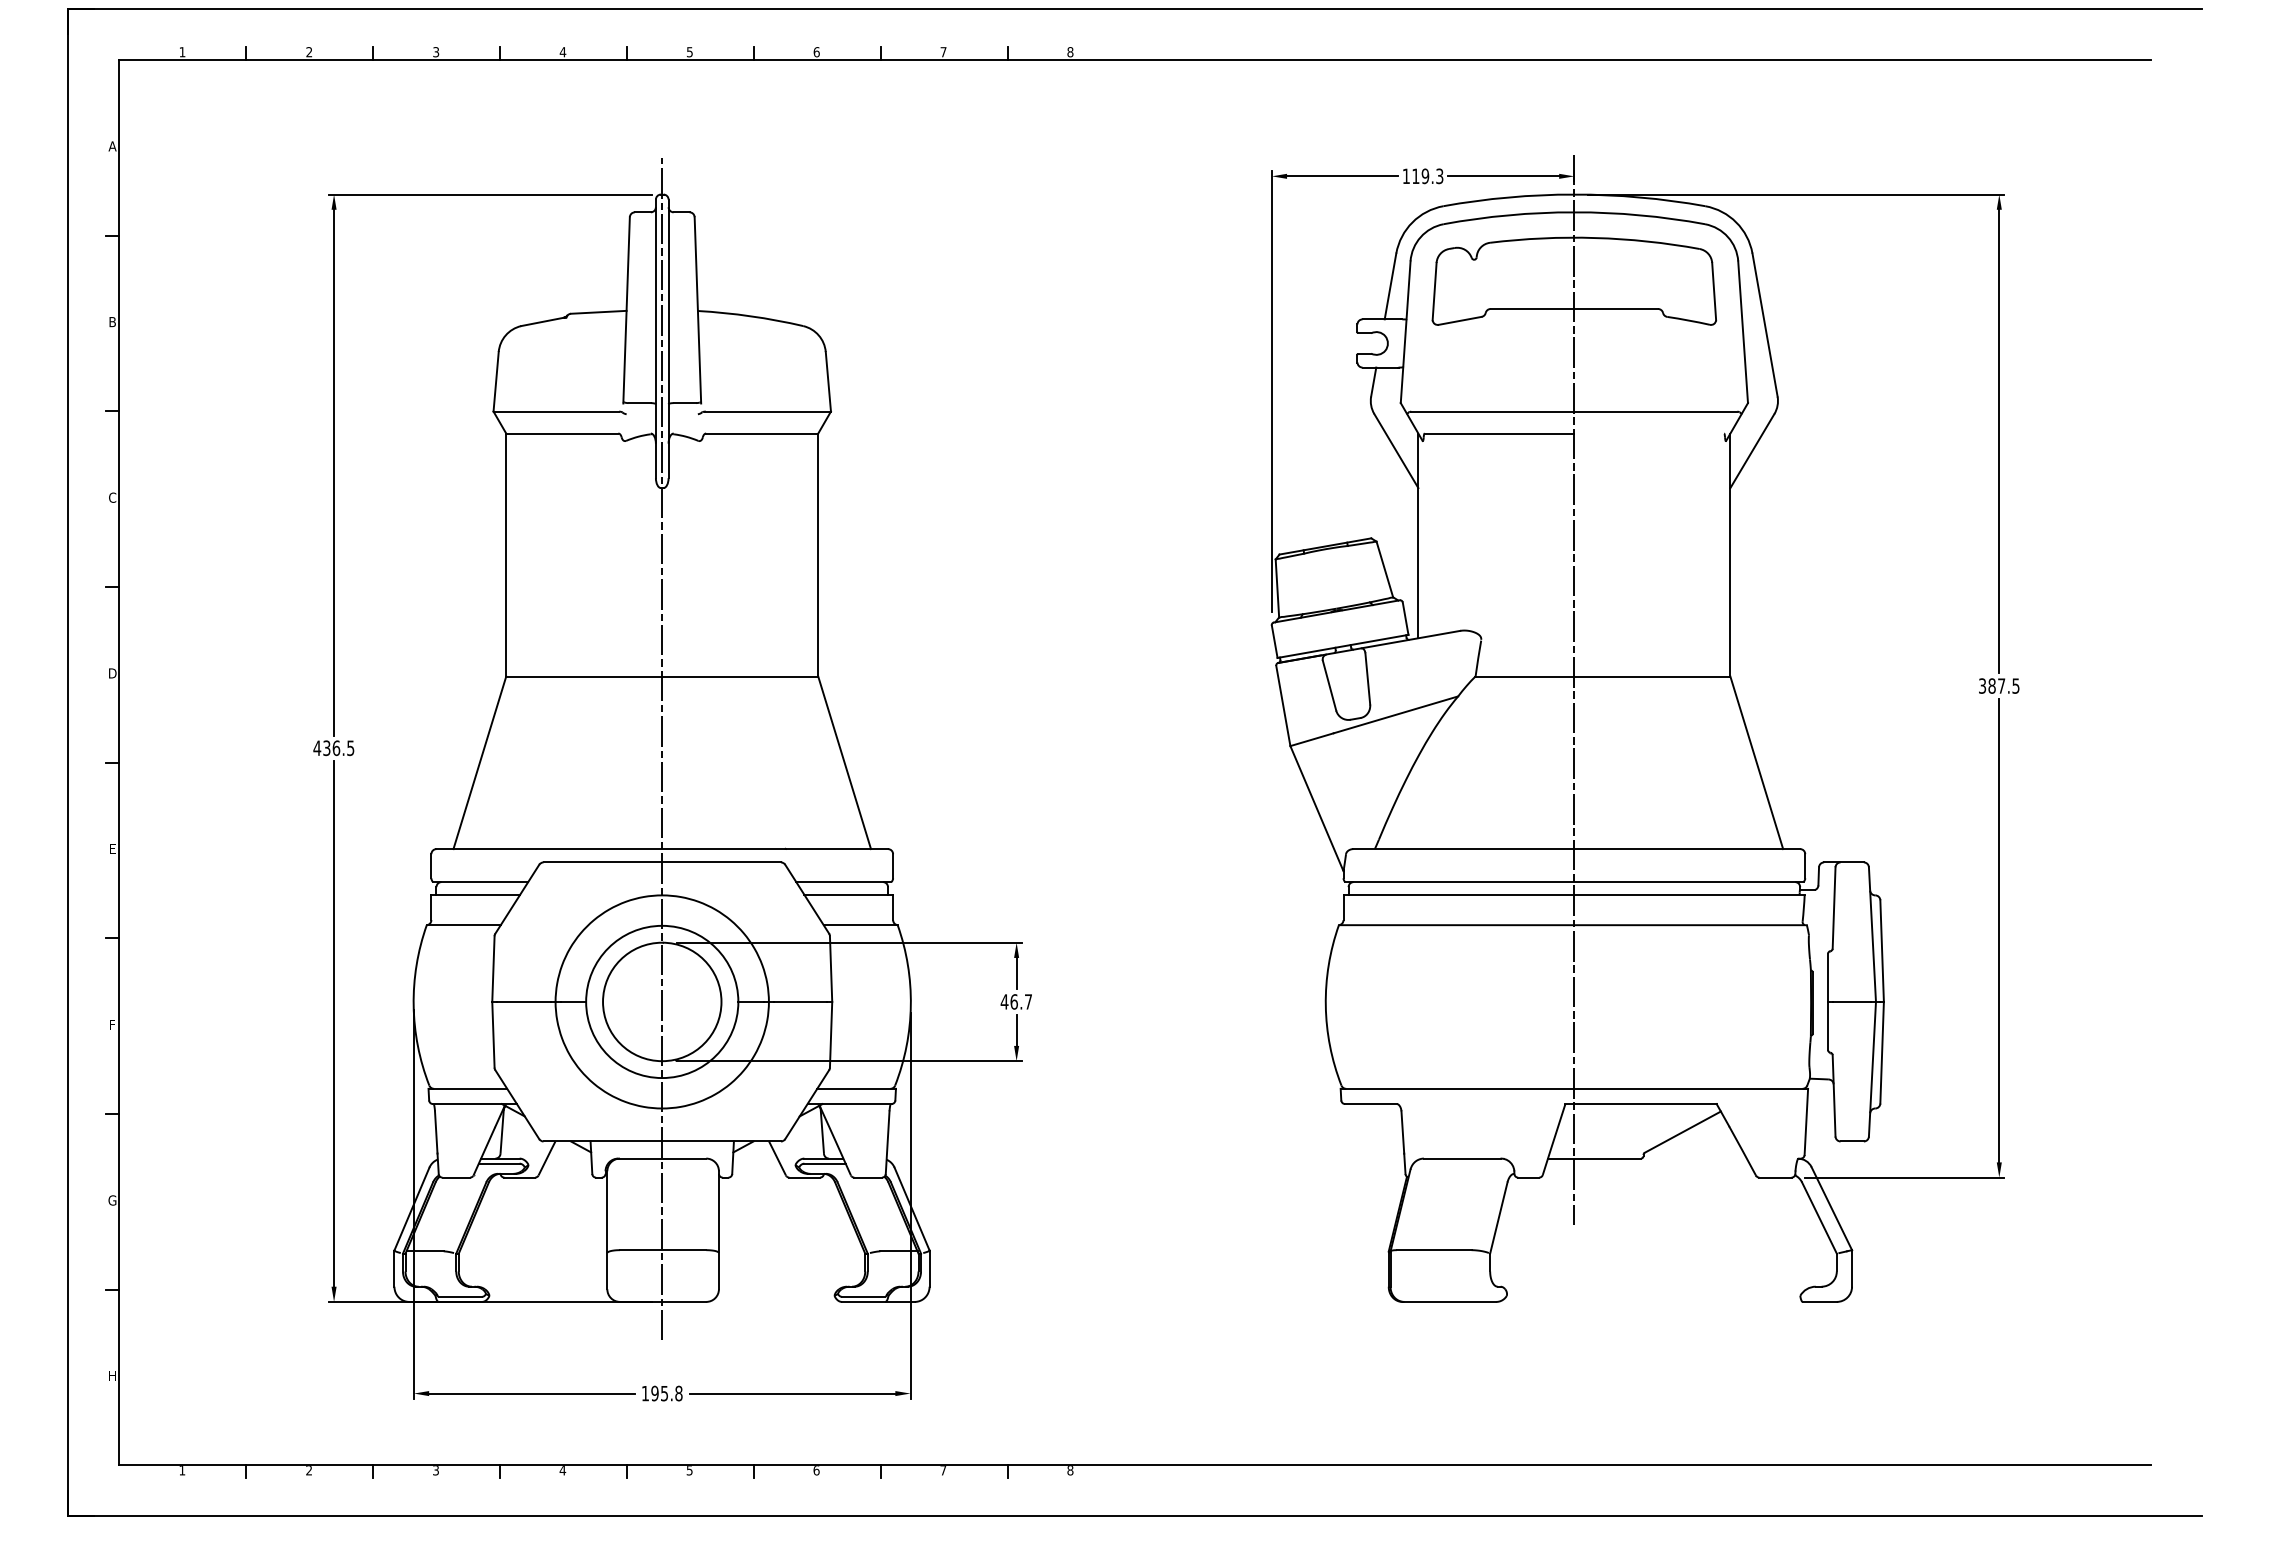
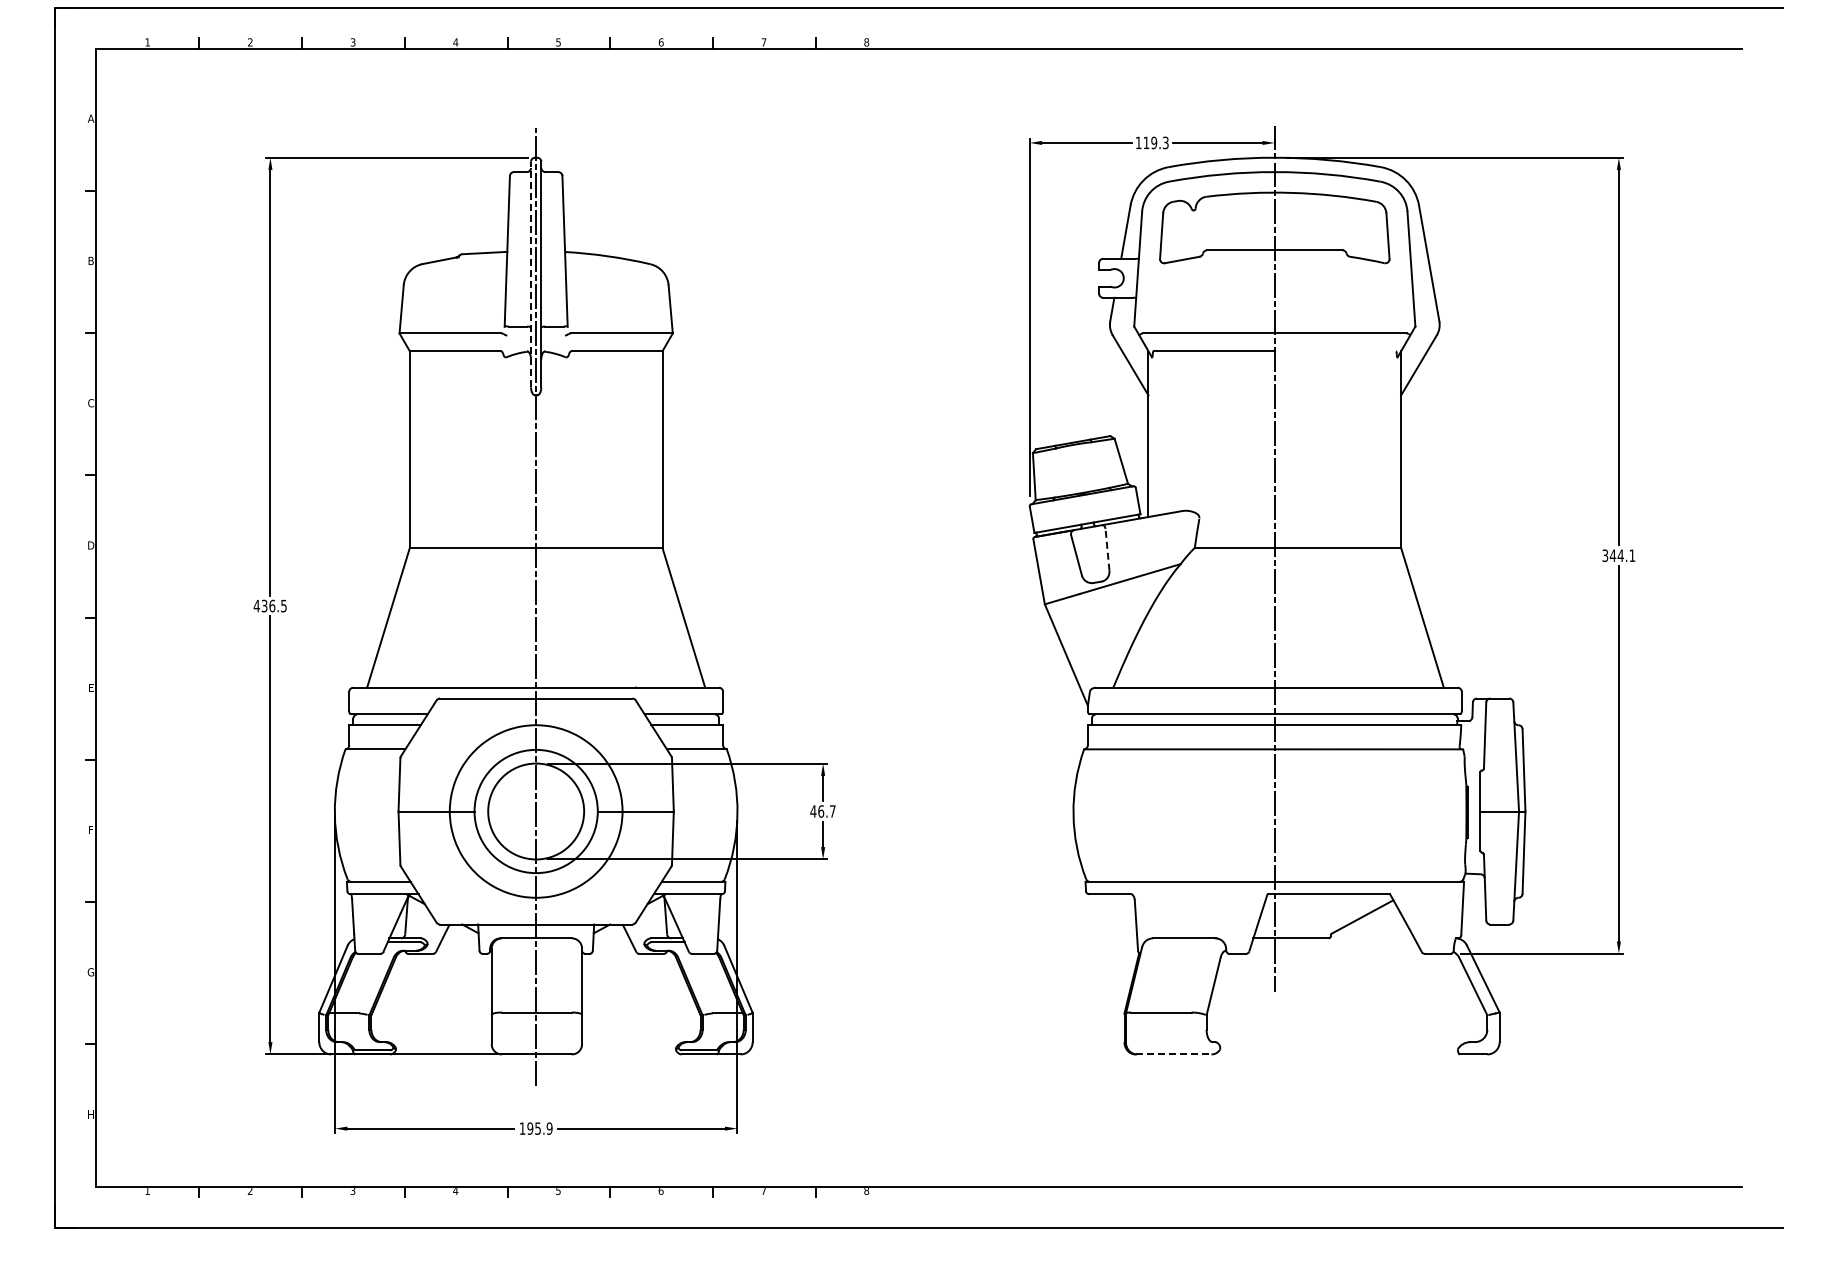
line: (656, 338) -> (531, 274), solid -> dashed
line: (1367, 678) -> (1107, 549), solid -> dashed
text: (2003, 685) -> (1622, 555), 387.5 -> 344.1
line: (1449, 1302) -> (1173, 1054), solid -> dashed
text: (678, 1393) -> (549, 1128), 195.8 -> 195.9

